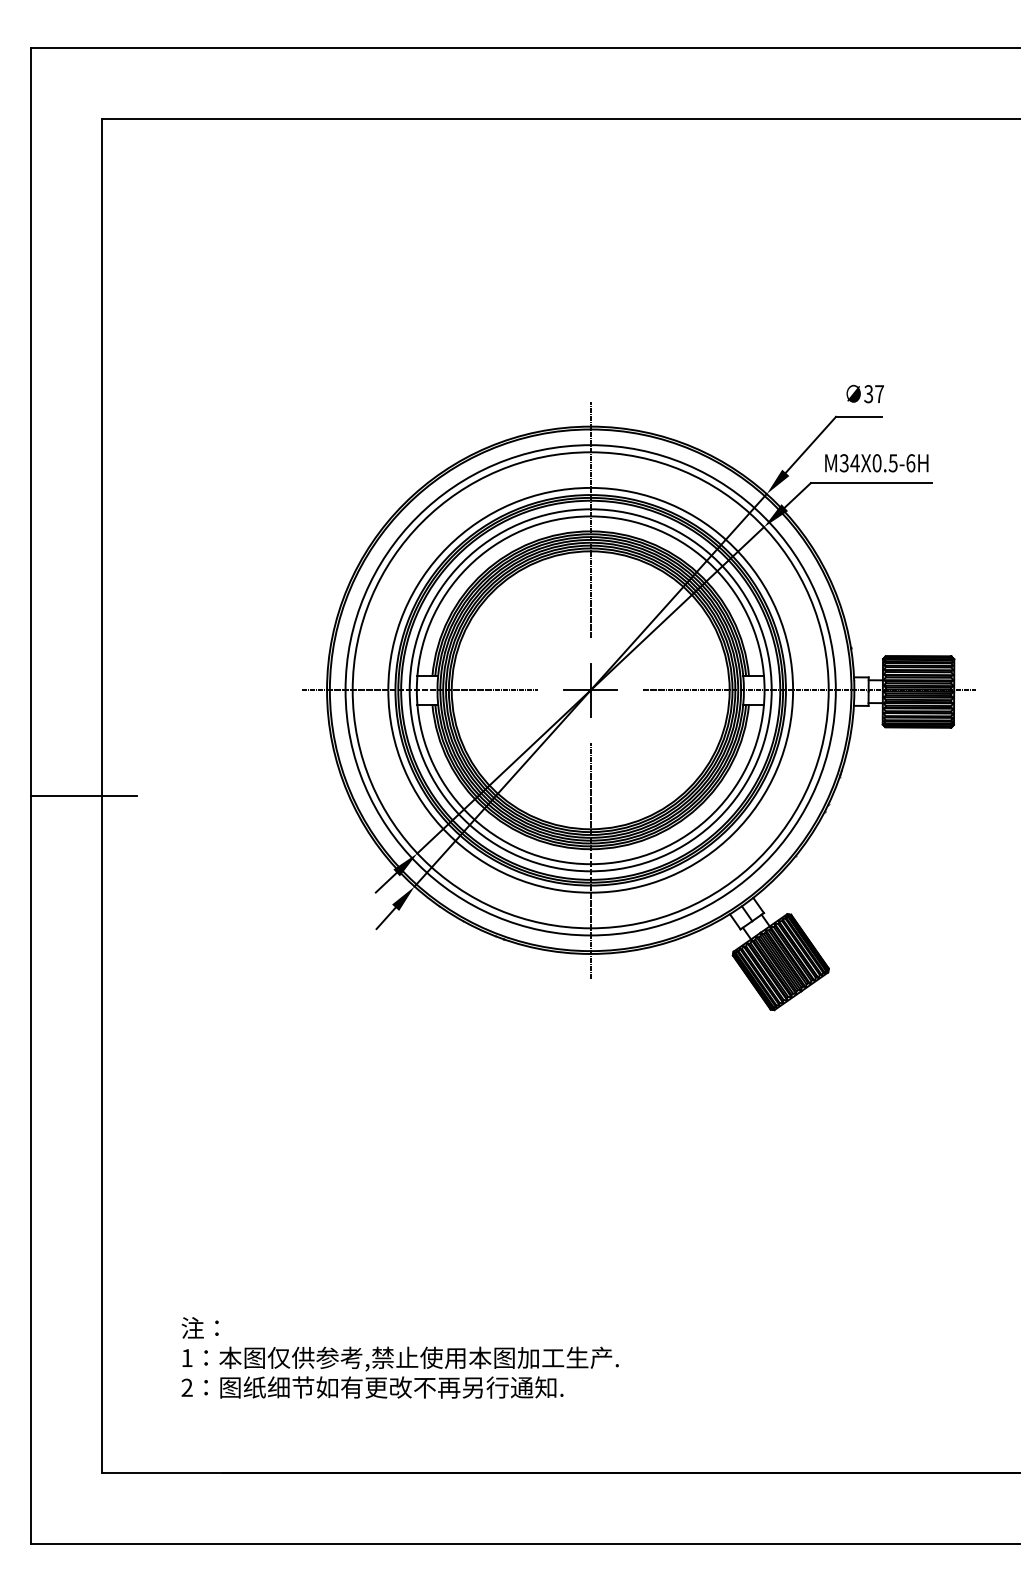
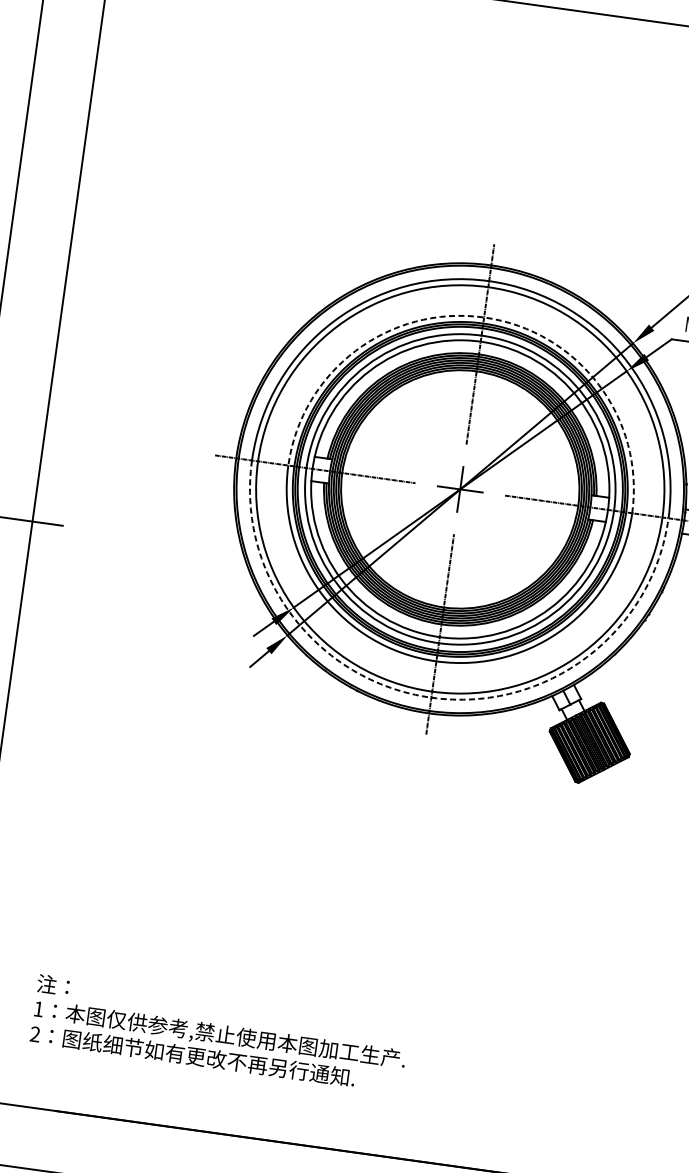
arc: (590, 487) -> (484, 317), solid -> dashed
arc: (590, 935) -> (431, 697), solid -> dashed

